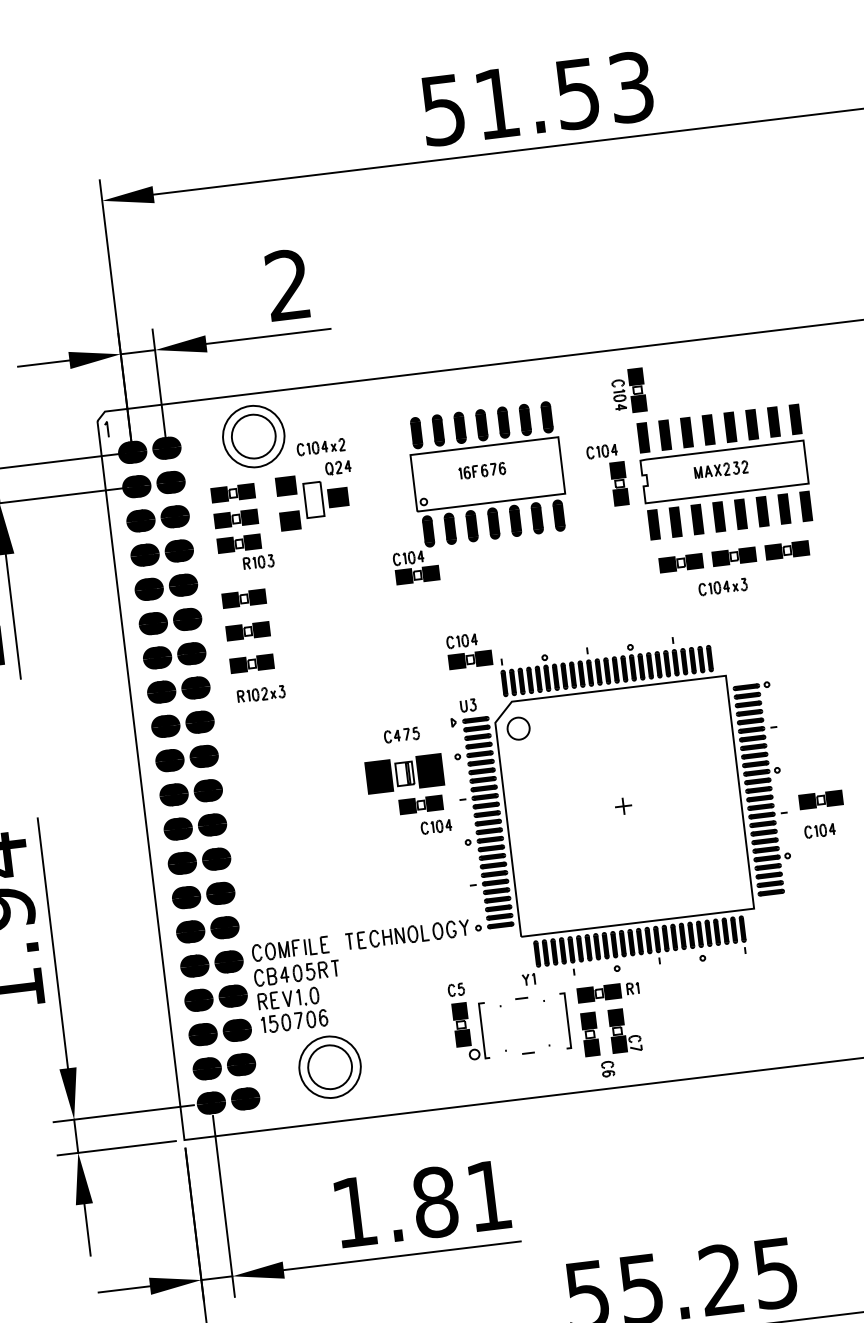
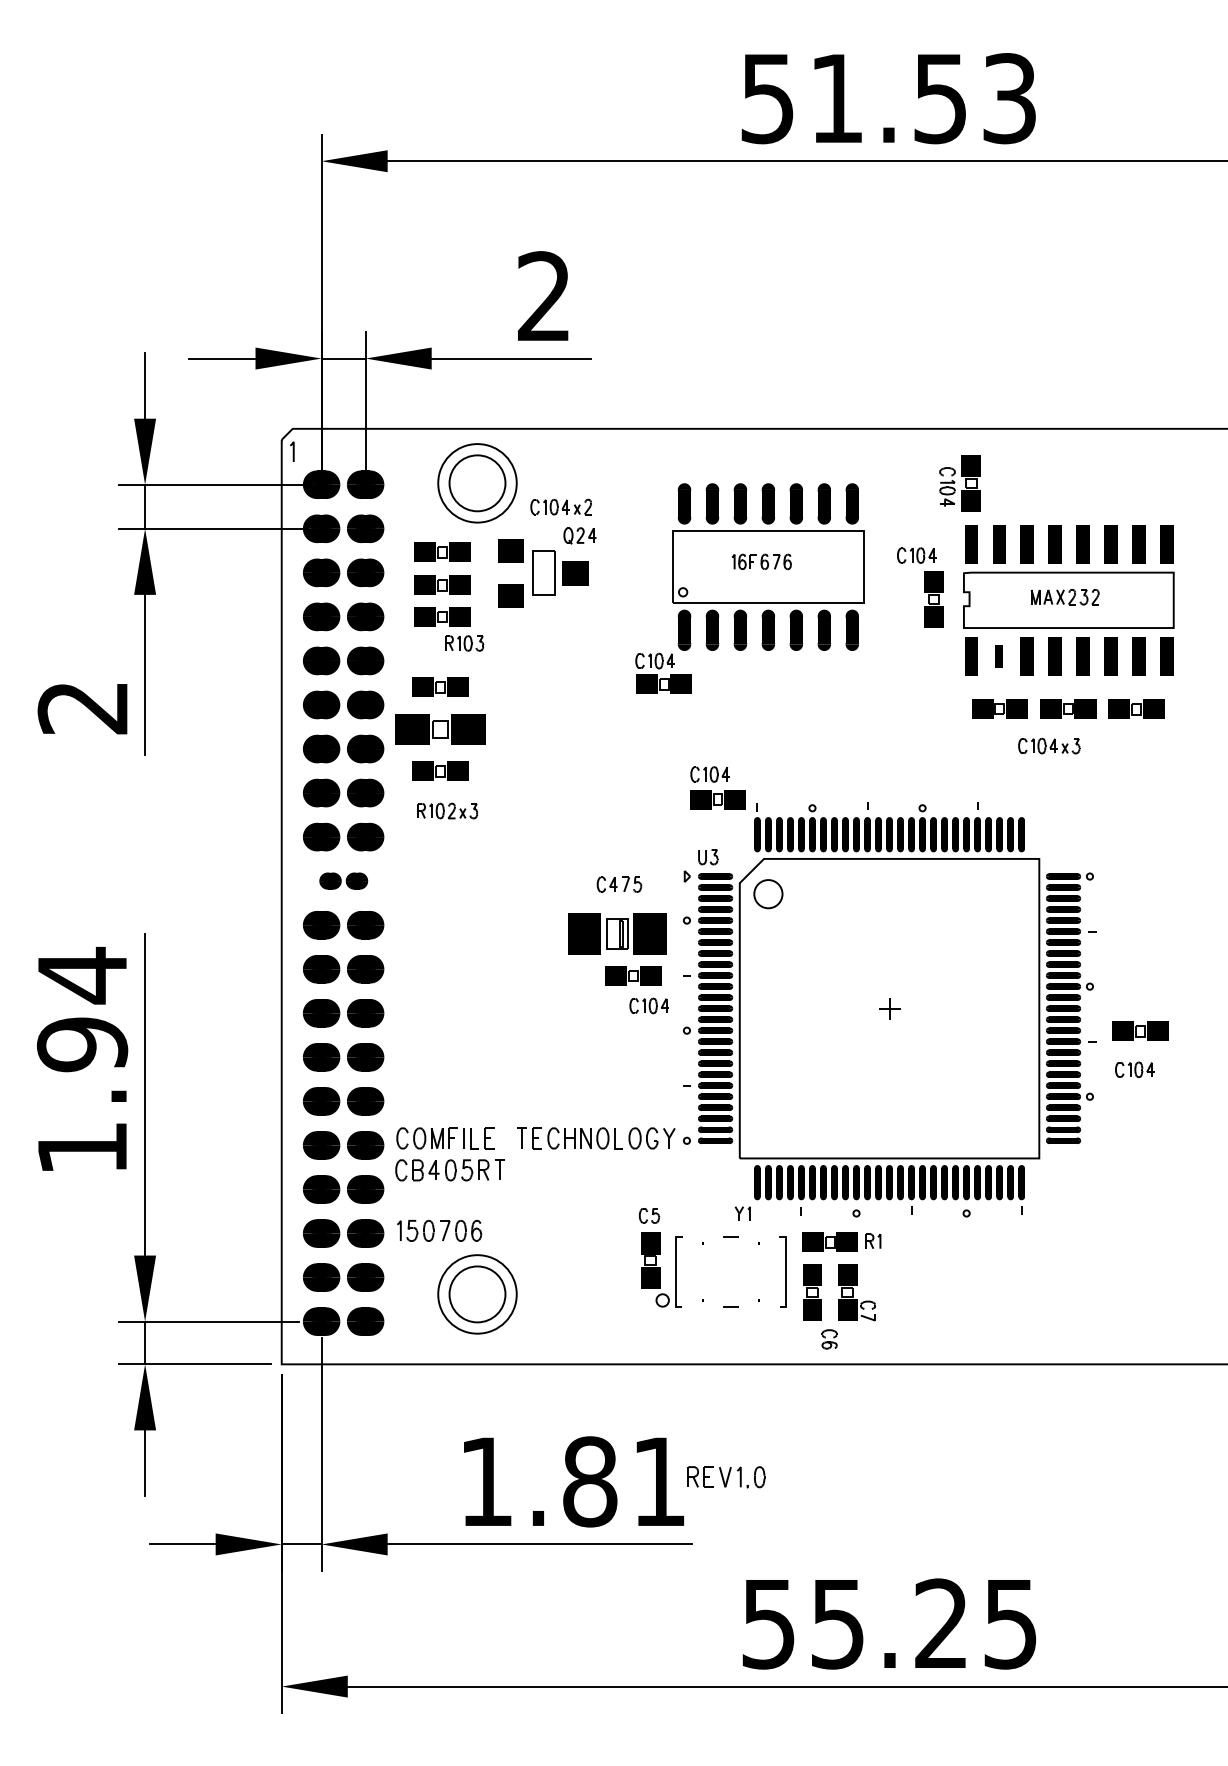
part: (675, 522) -> (999, 656), size x0.6
part: (248, 630) -> (440, 728), size x1.6
part: (186, 758) -> (343, 880), size x0.6
part: (288, 998) -> (726, 1477), moved

